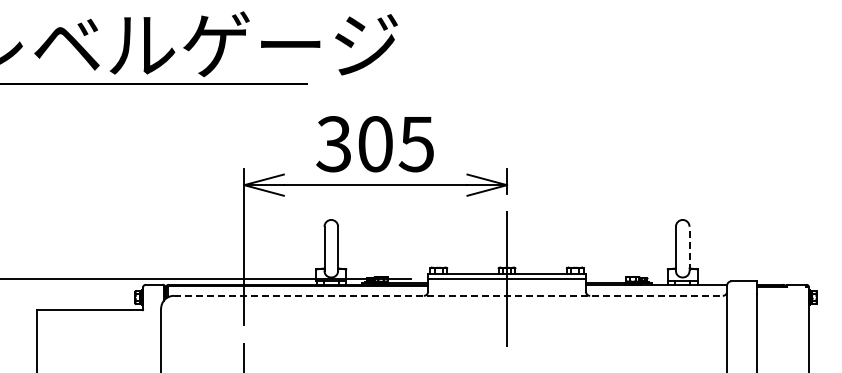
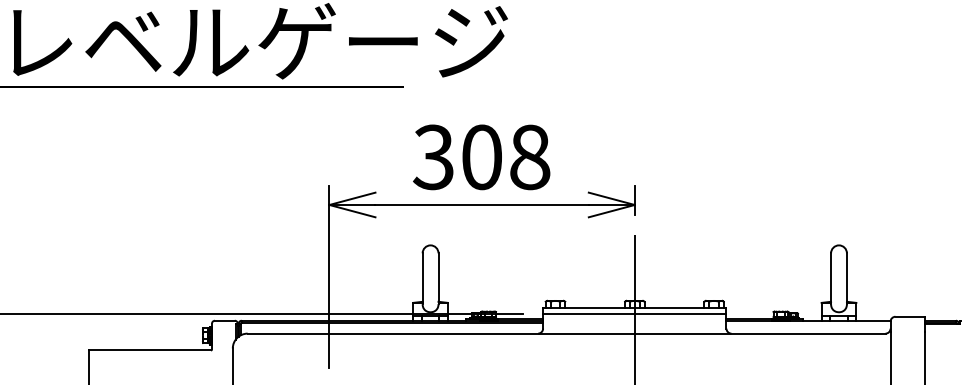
text: (416, 144) -> (529, 157), 305 -> 308
line: (689, 248) -> (846, 278), dashed -> solid
line: (448, 295) -> (566, 333), dashed -> solid

